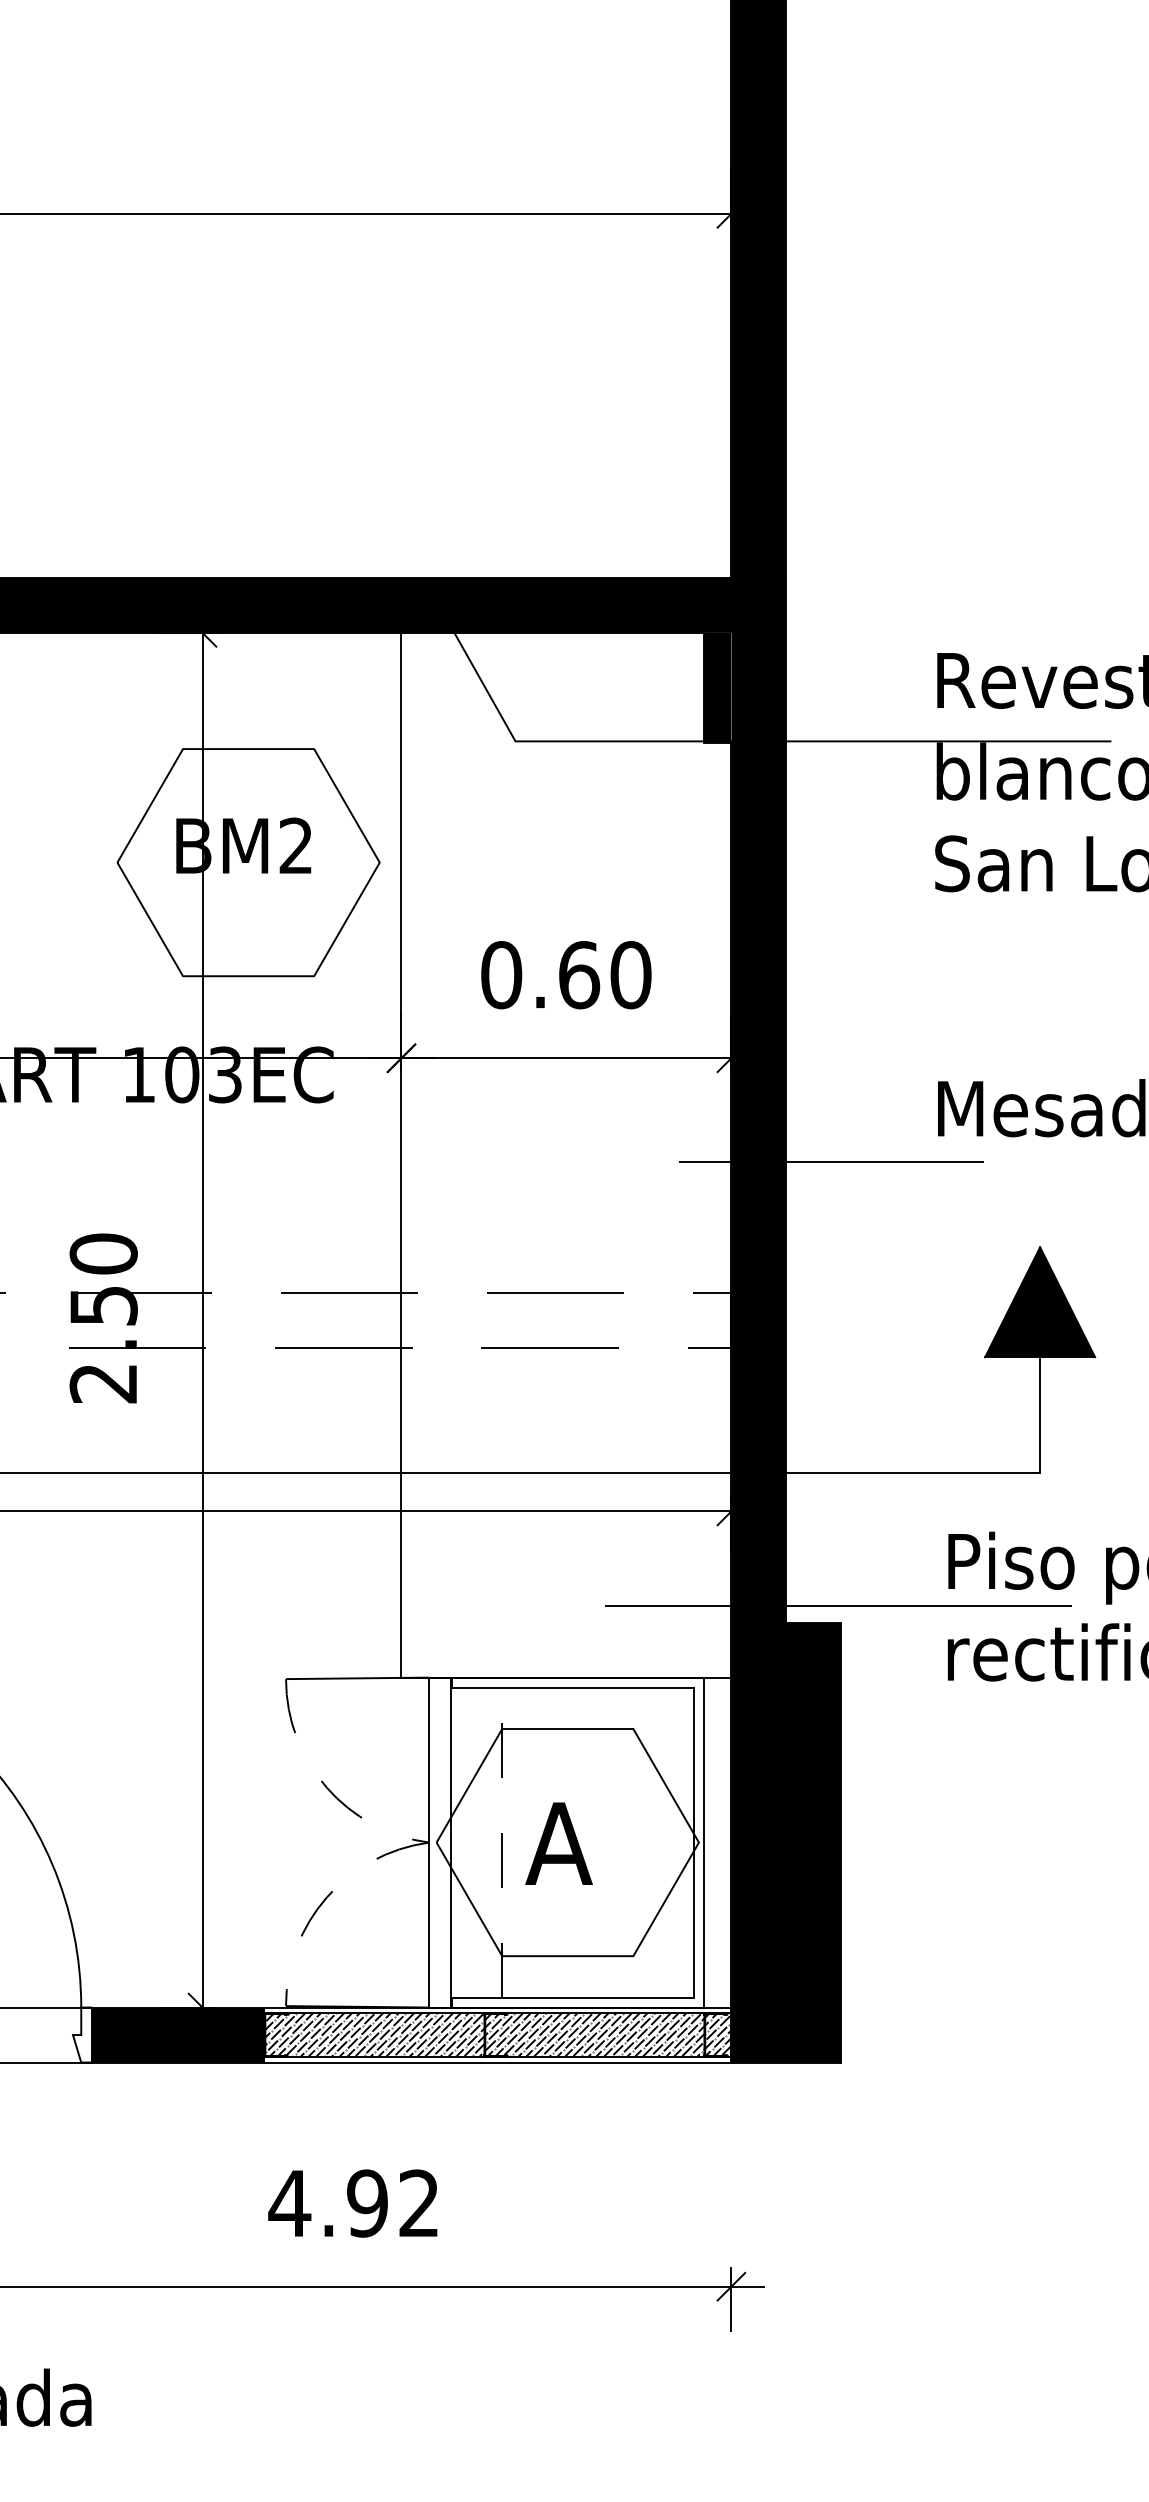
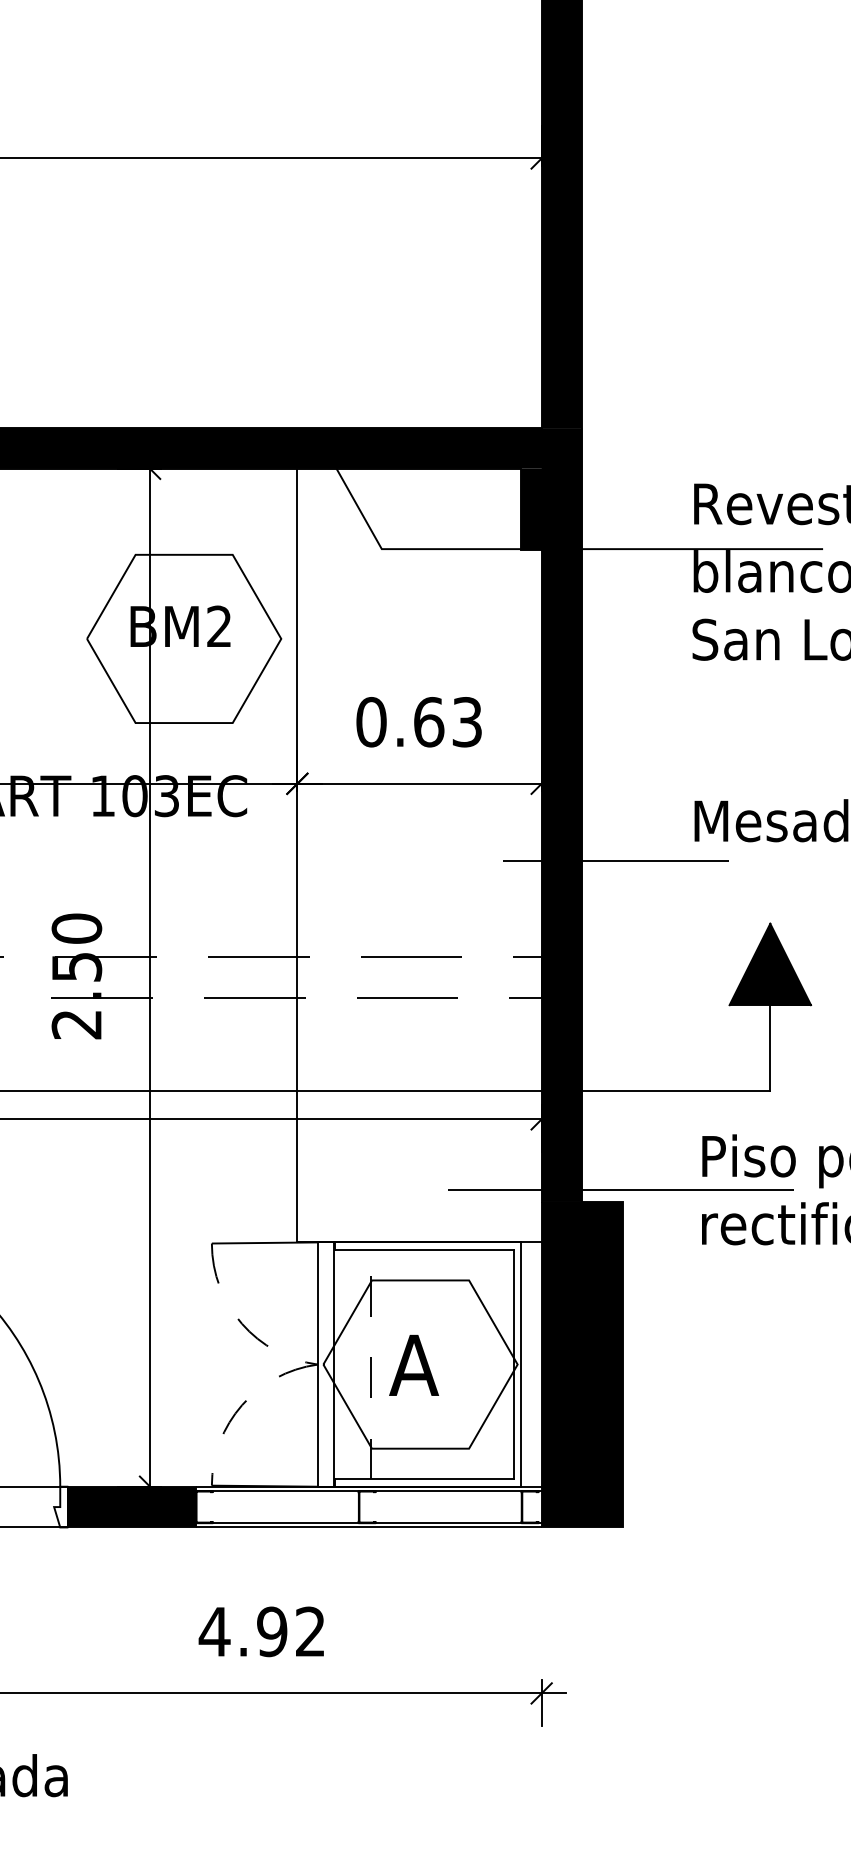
text: (630, 975) -> (466, 722), 0.60 -> 0.63
hatch: (497, 2034) -> (368, 1506), removed

